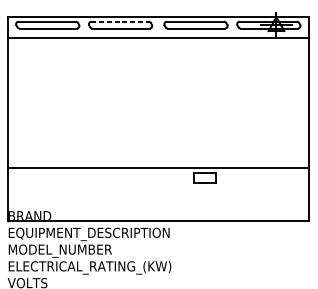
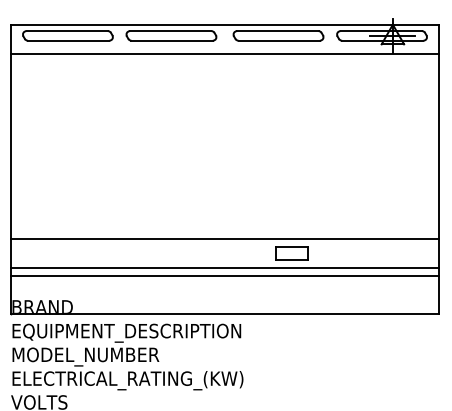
line: (119, 22) -> (170, 31), dashed -> solid
line: (157, 188) -> (224, 268), added
line: (157, 194) -> (224, 276), added

